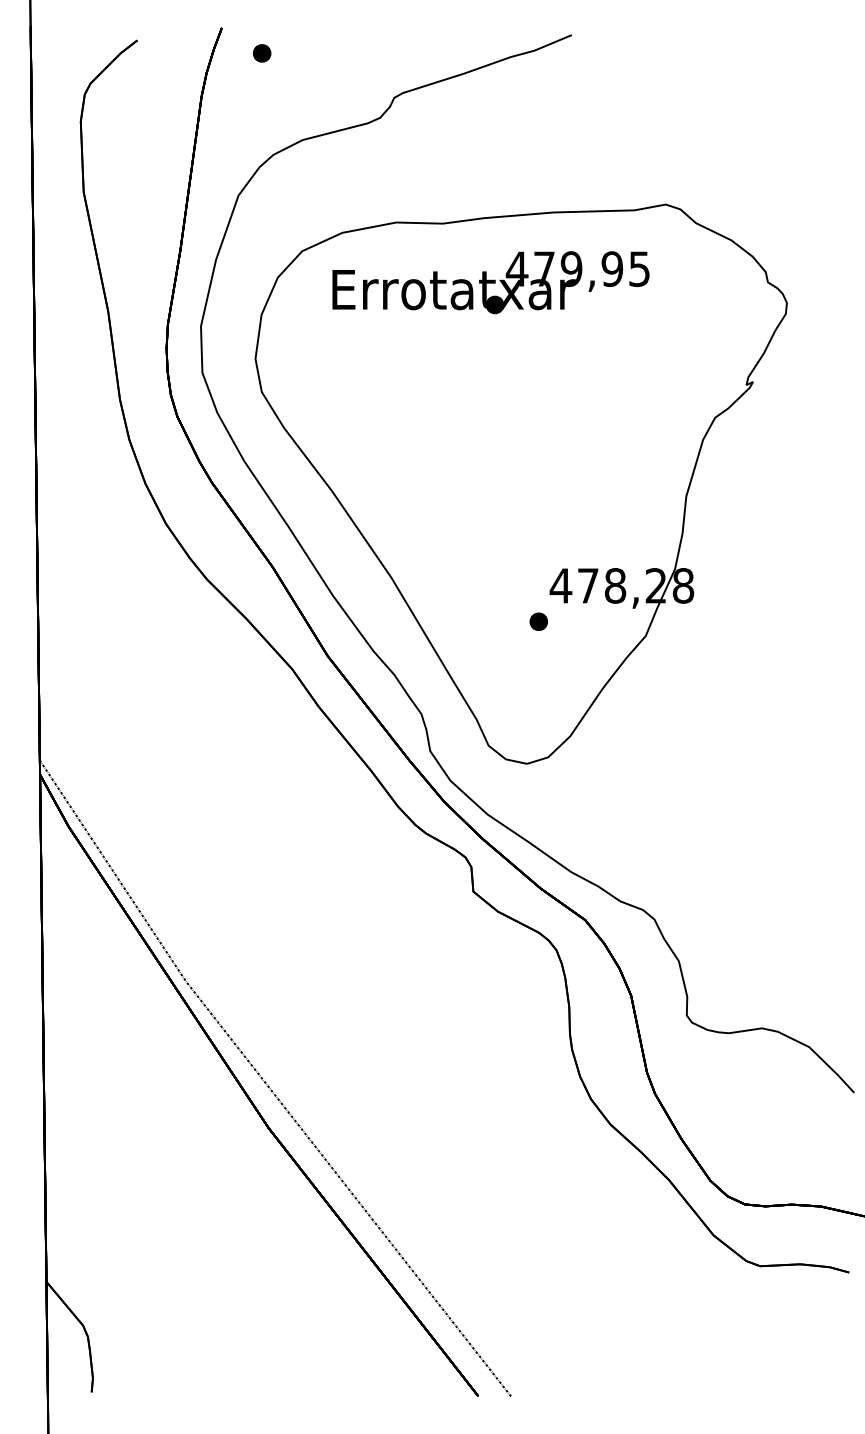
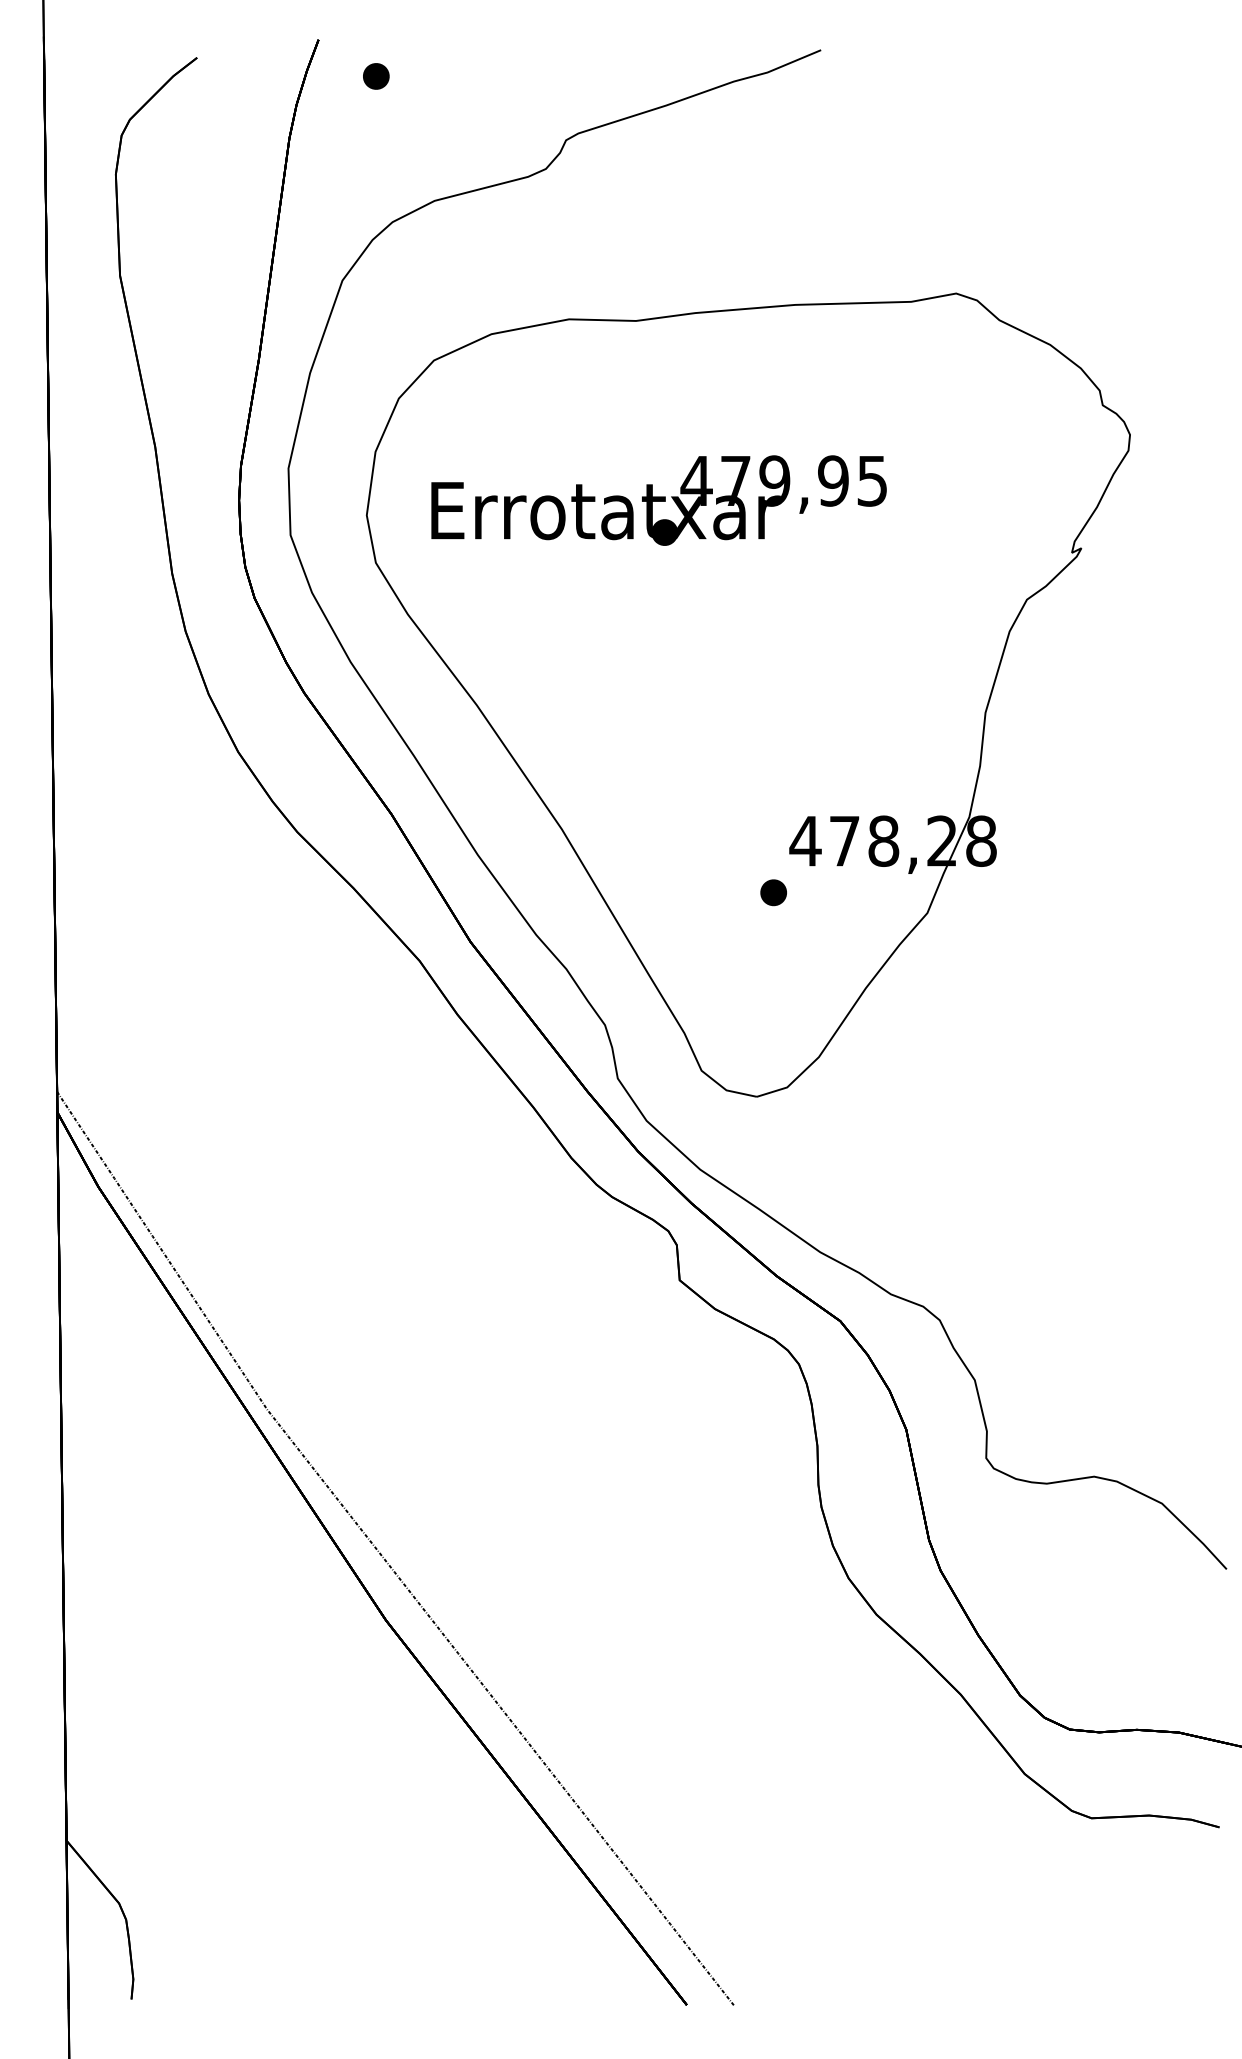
text: (490, 282) -> (658, 500), moved

